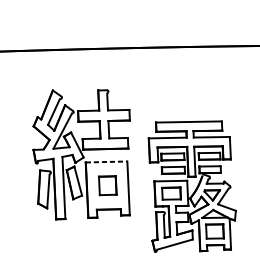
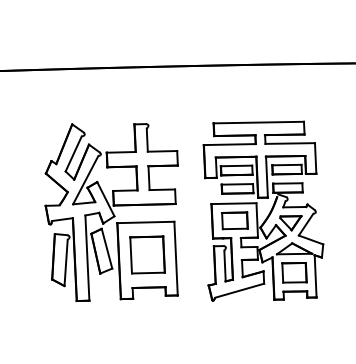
line: (107, 162) -> (146, 222), dashed -> solid
part: (107, 185) -> (147, 254), size x1.43
part: (192, 186) -> (263, 210), moved

